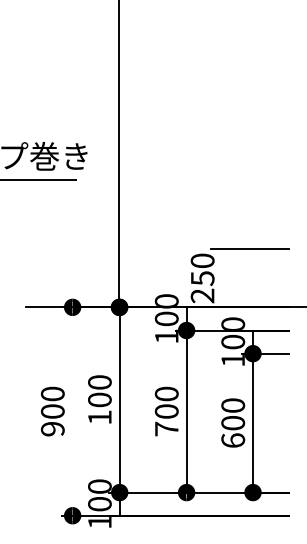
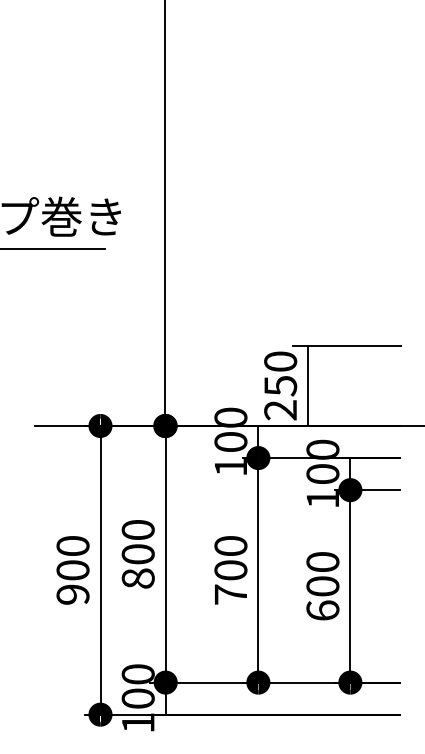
line: (222, 278) -> (308, 386), added
line: (72, 411) -> (100, 570), added
text: (99, 417) -> (137, 578), 100 -> 800

